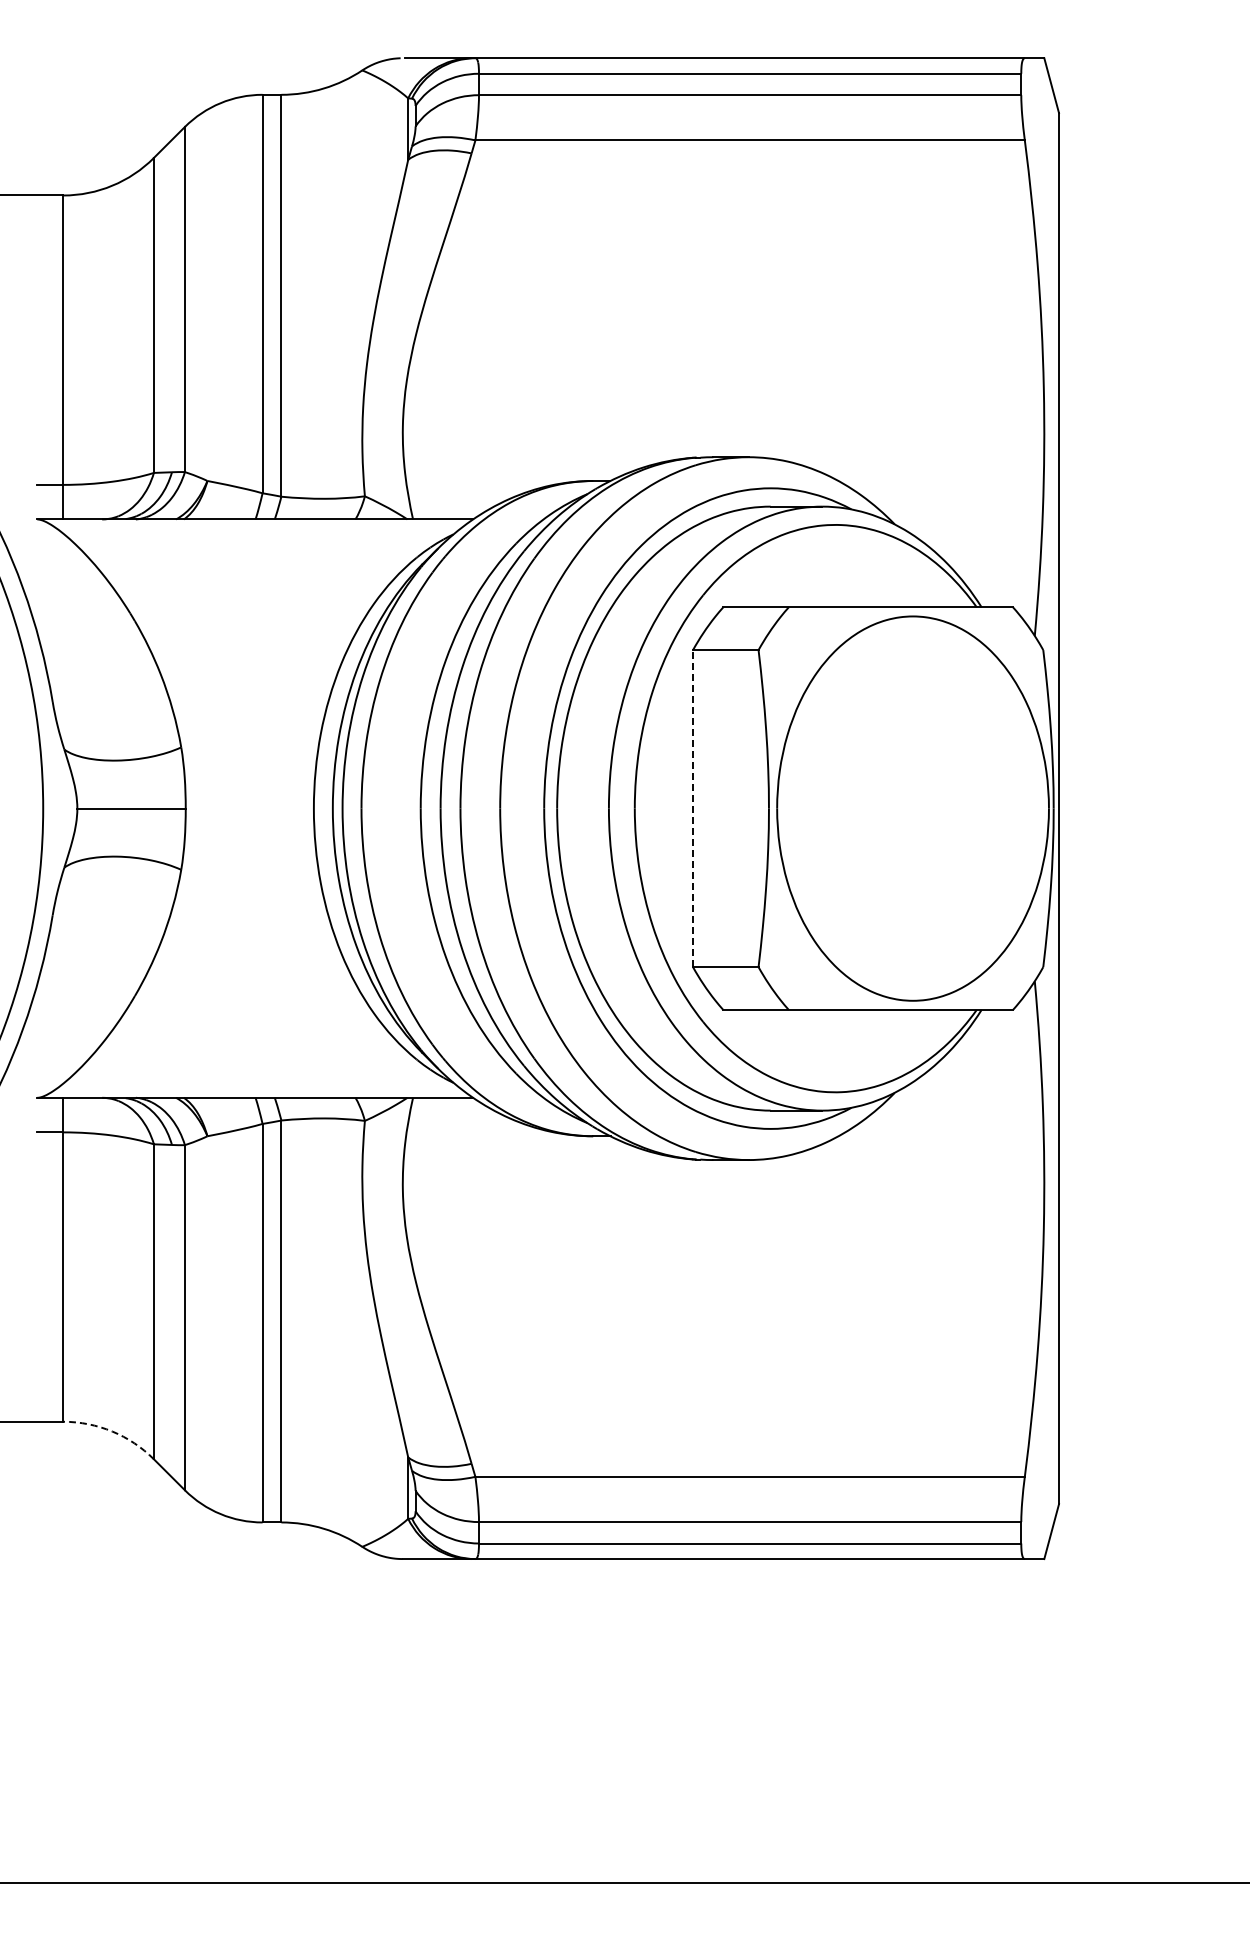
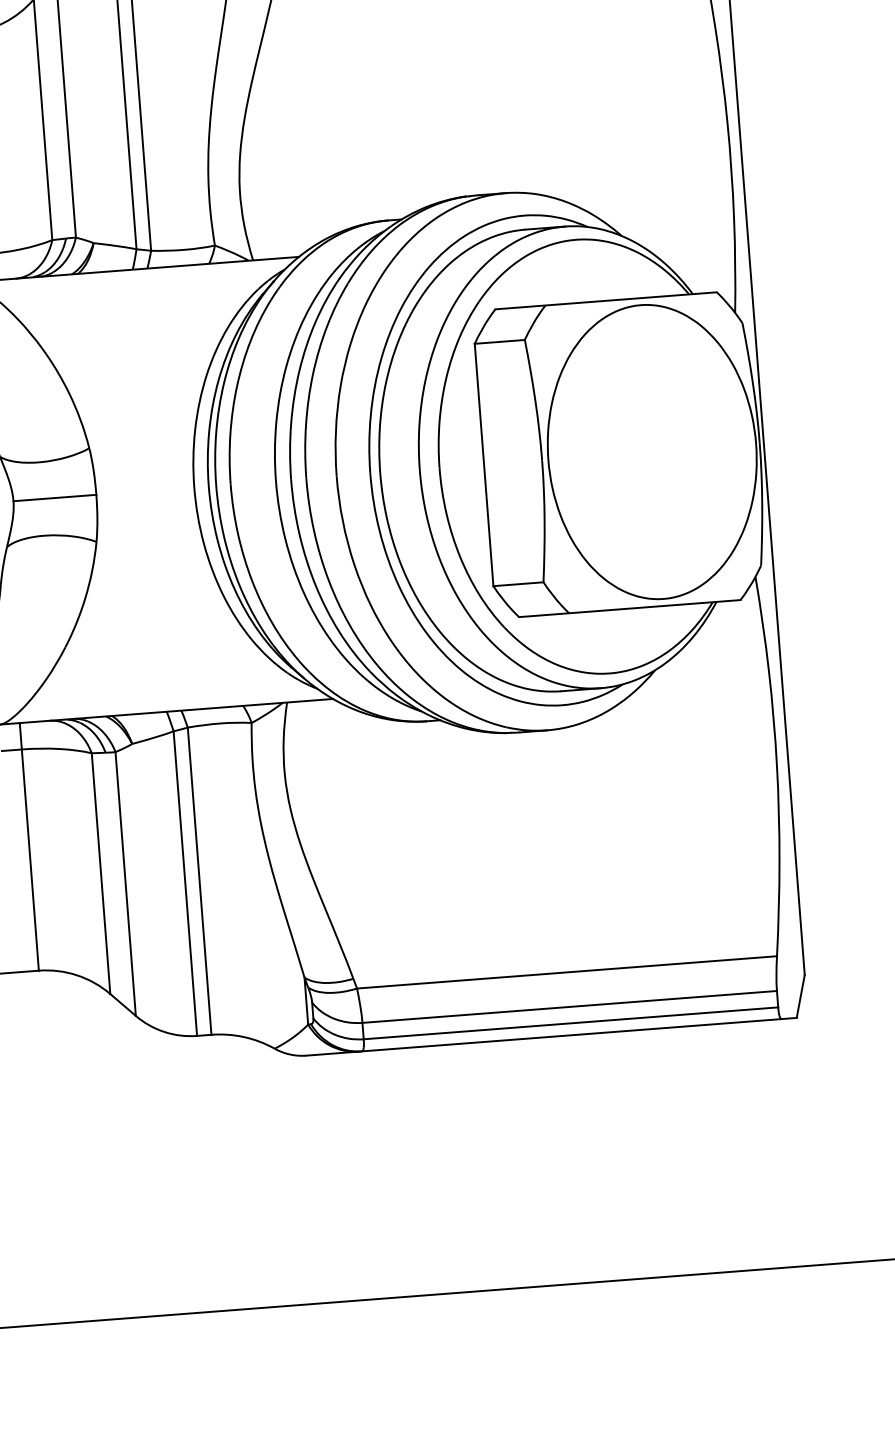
line: (693, 808) -> (484, 464), dashed -> solid
arc: (112, 1431) -> (77, 975), dashed -> solid

